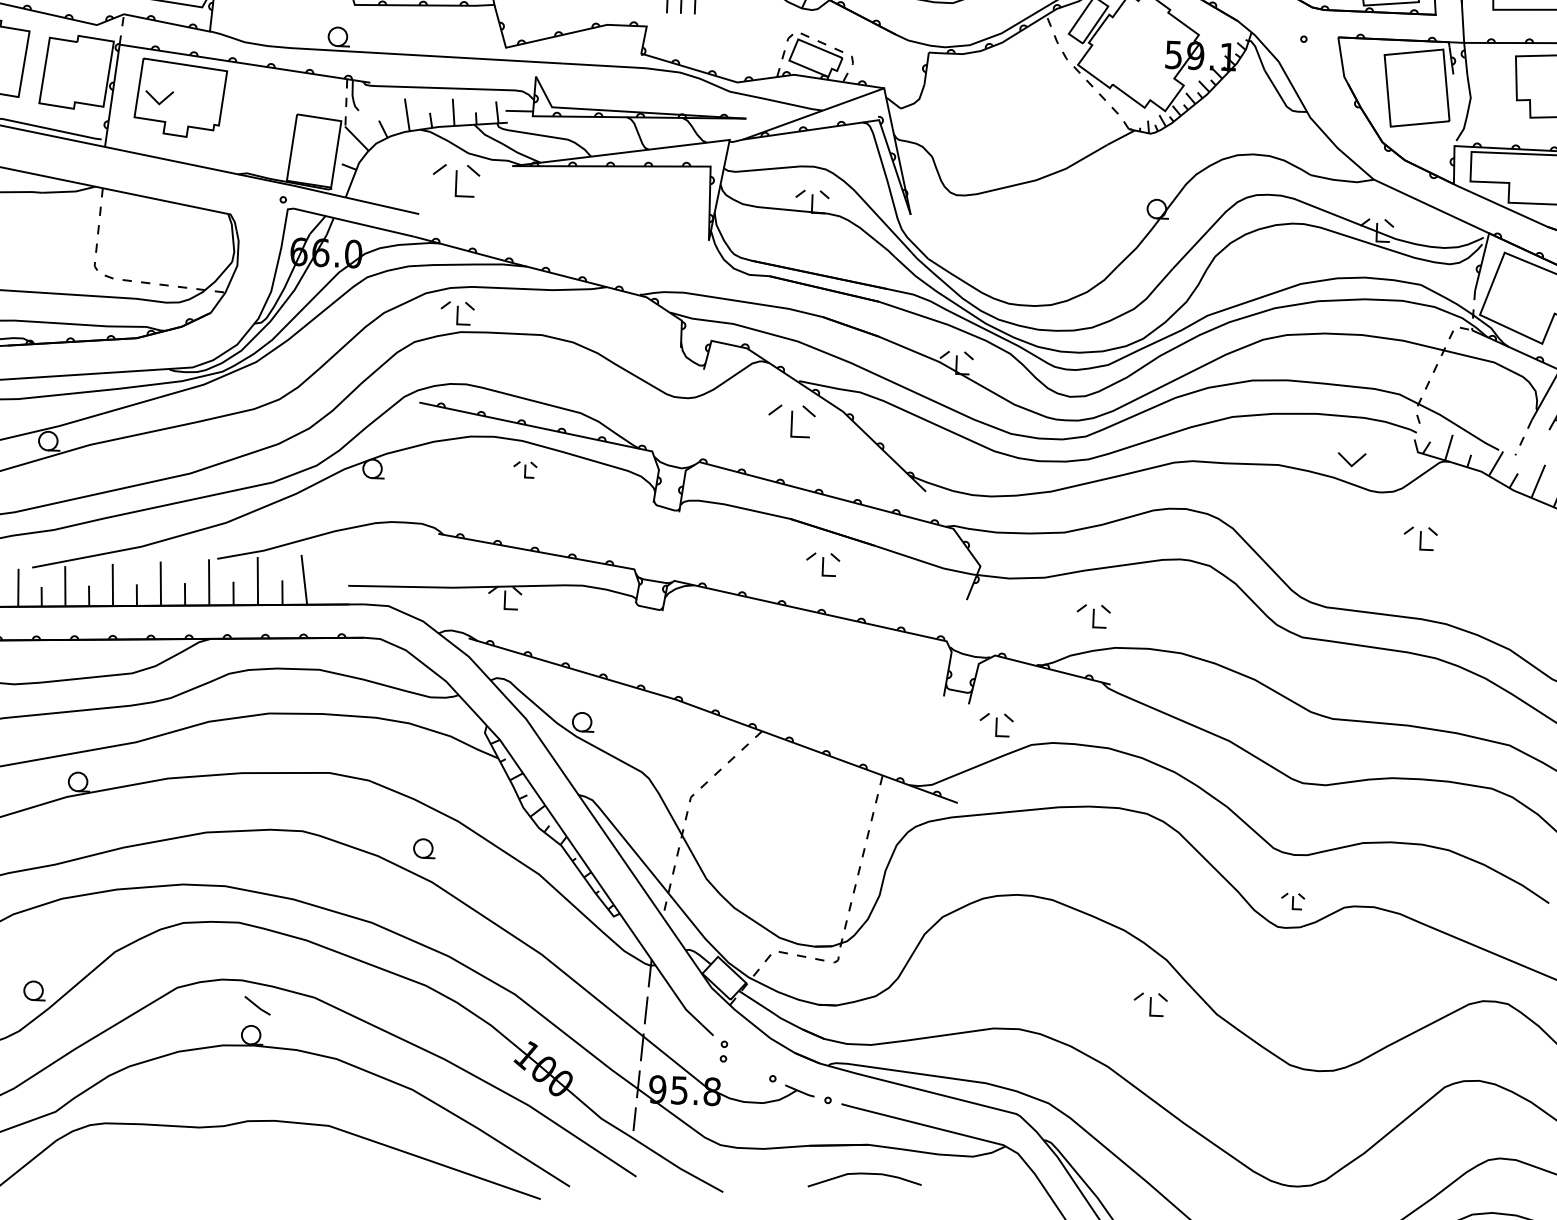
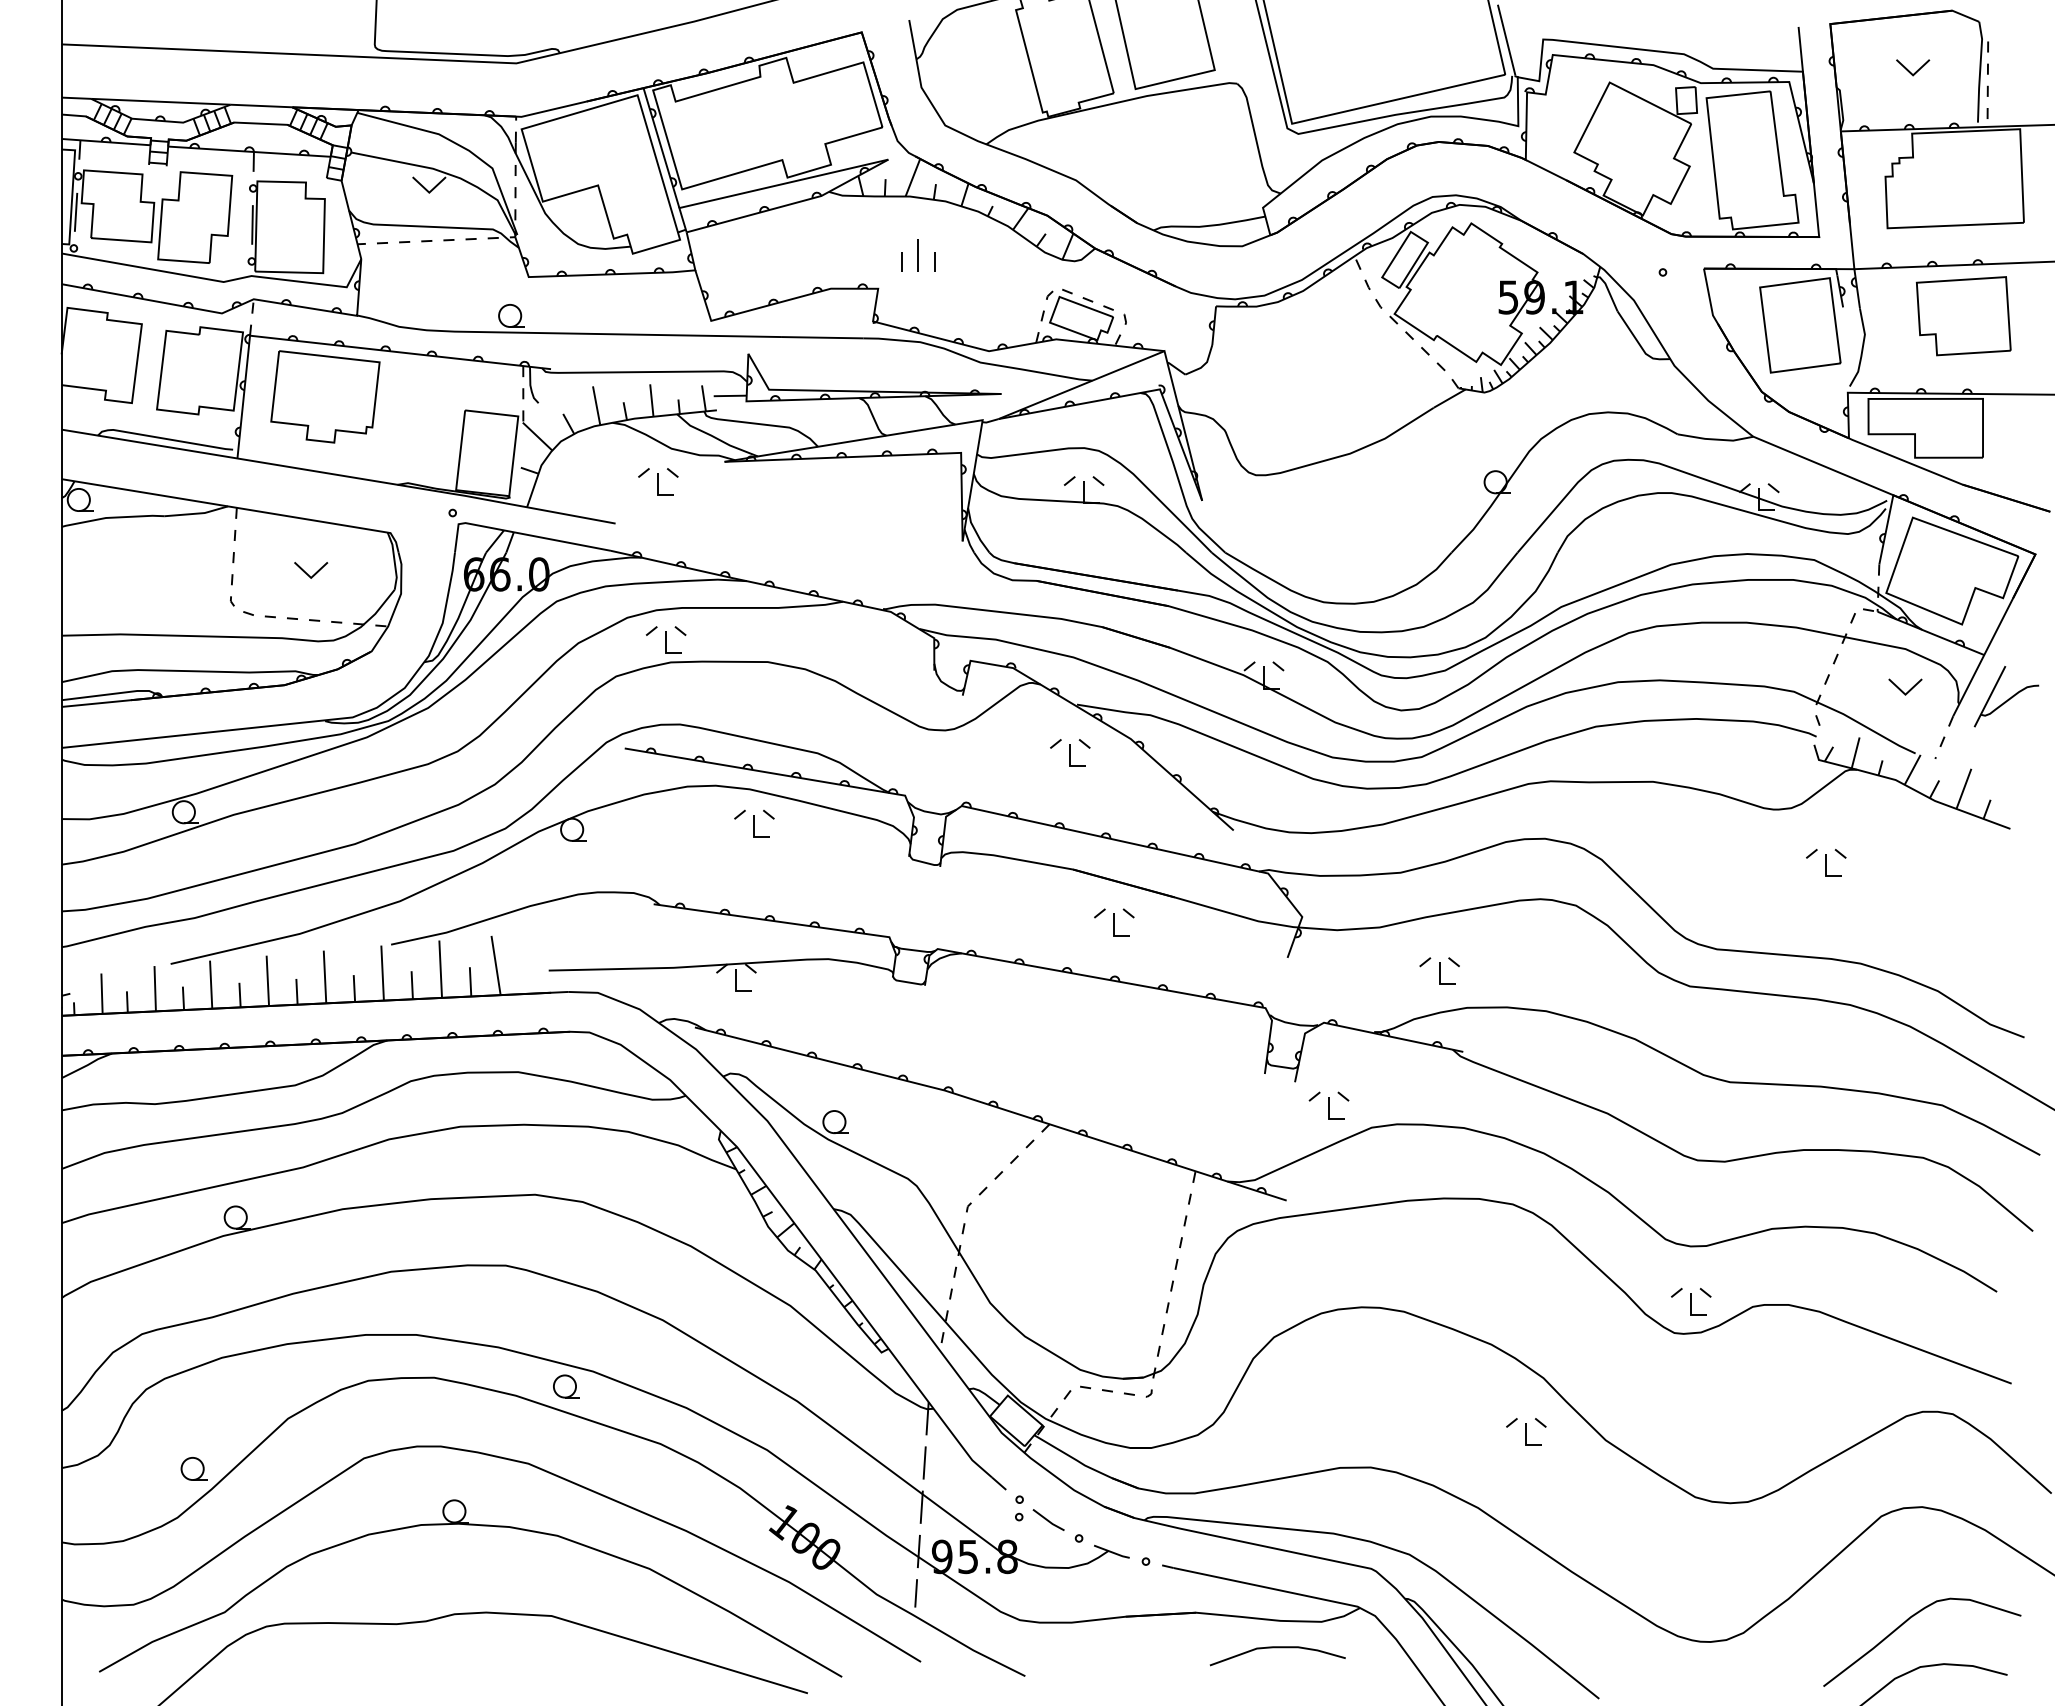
part: (159, 98) -> (311, 570), moved
part: (456, 180) -> (658, 481), size x0.71
part: (792, 420) -> (1070, 752), size x0.71
part: (1351, 459) -> (1905, 686), moved
part: (525, 469) -> (754, 823), size x1.43
part: (424, 848) -> (566, 1386), moved
part: (1293, 901) -> (1691, 1301), size x1.43
line: (257, 1005) -> (1048, 1519), moved
curve: (864, 1174) -> (1277, 1648), moved

